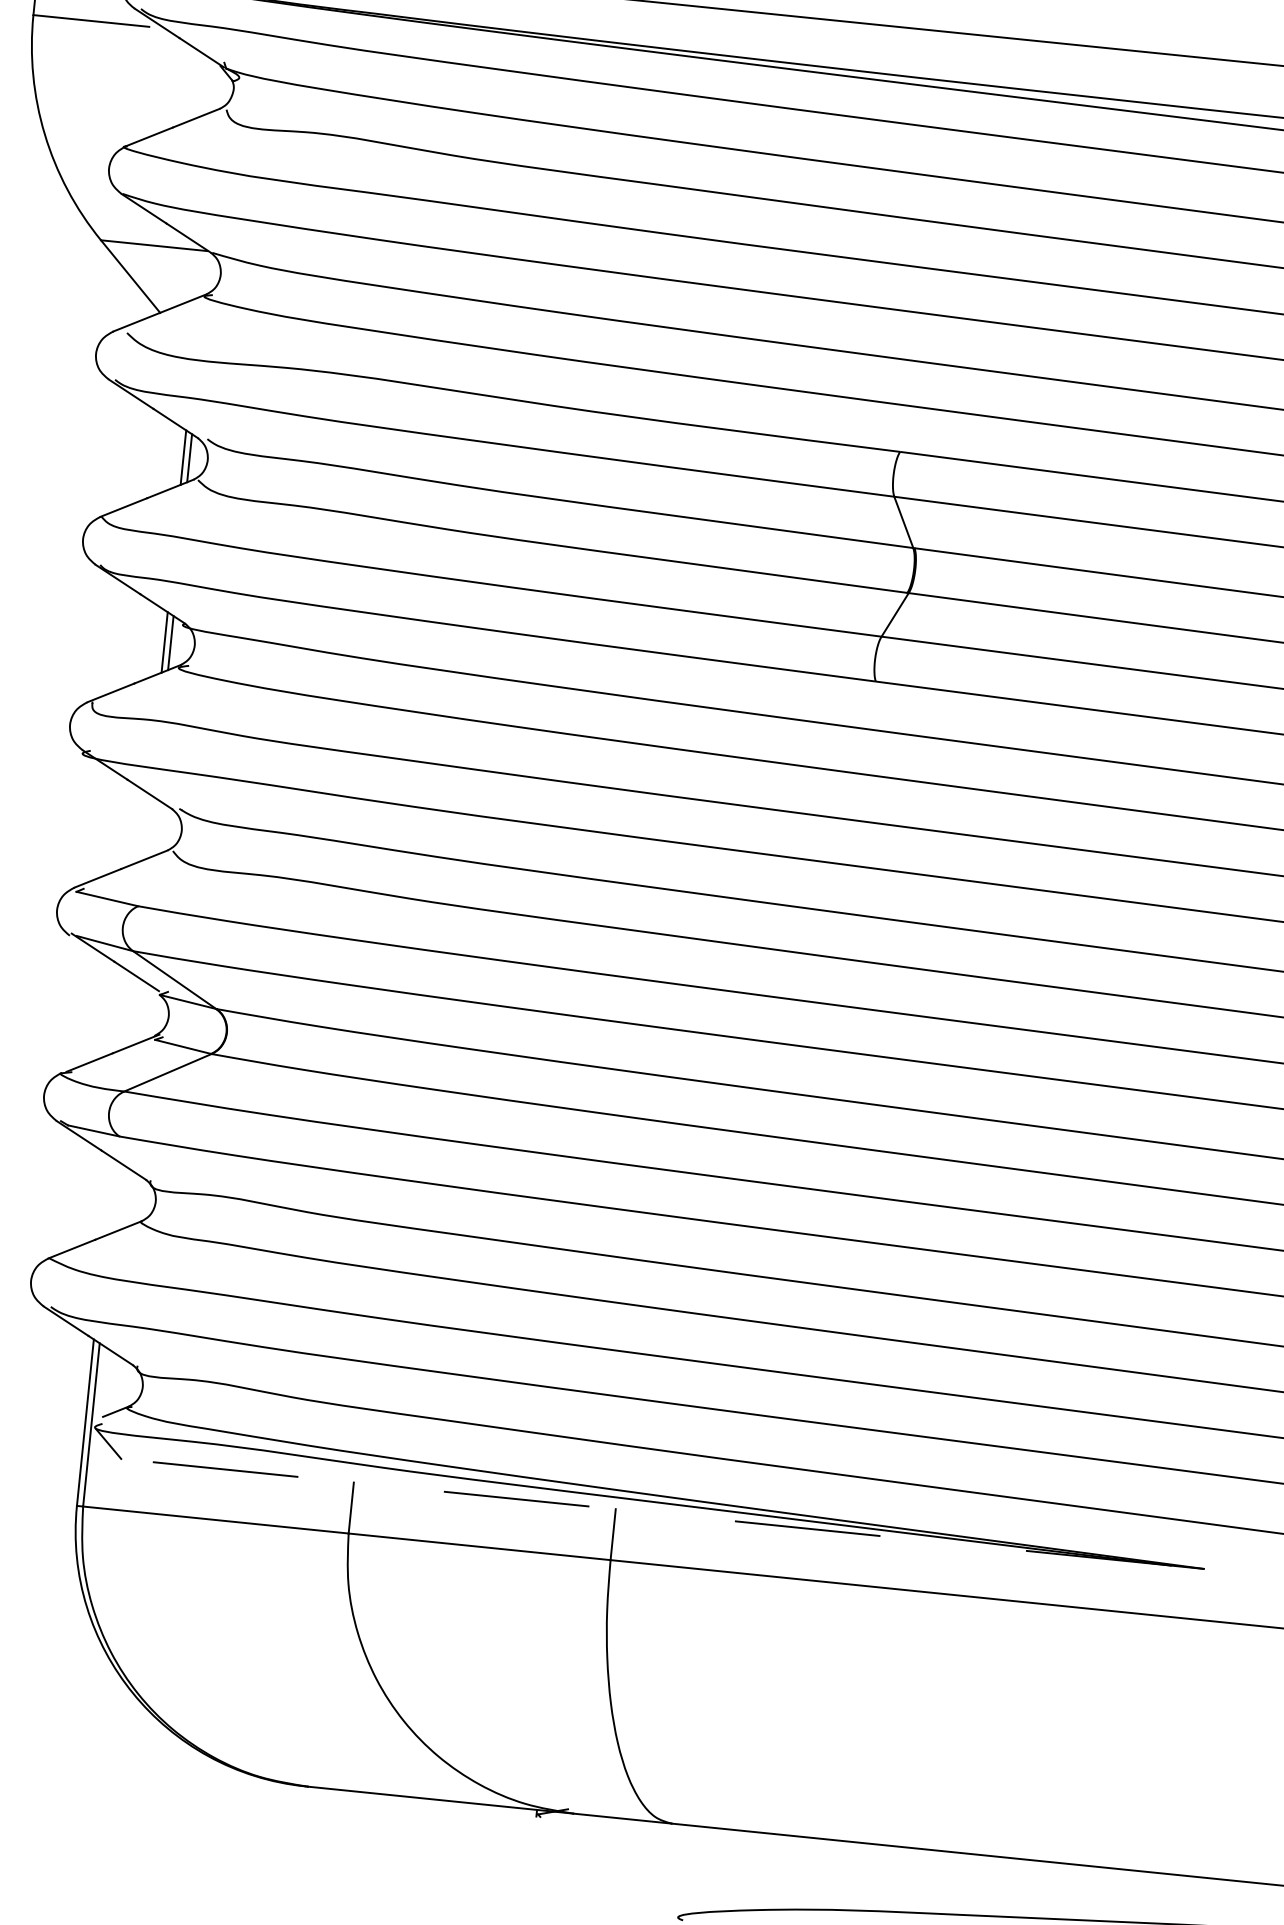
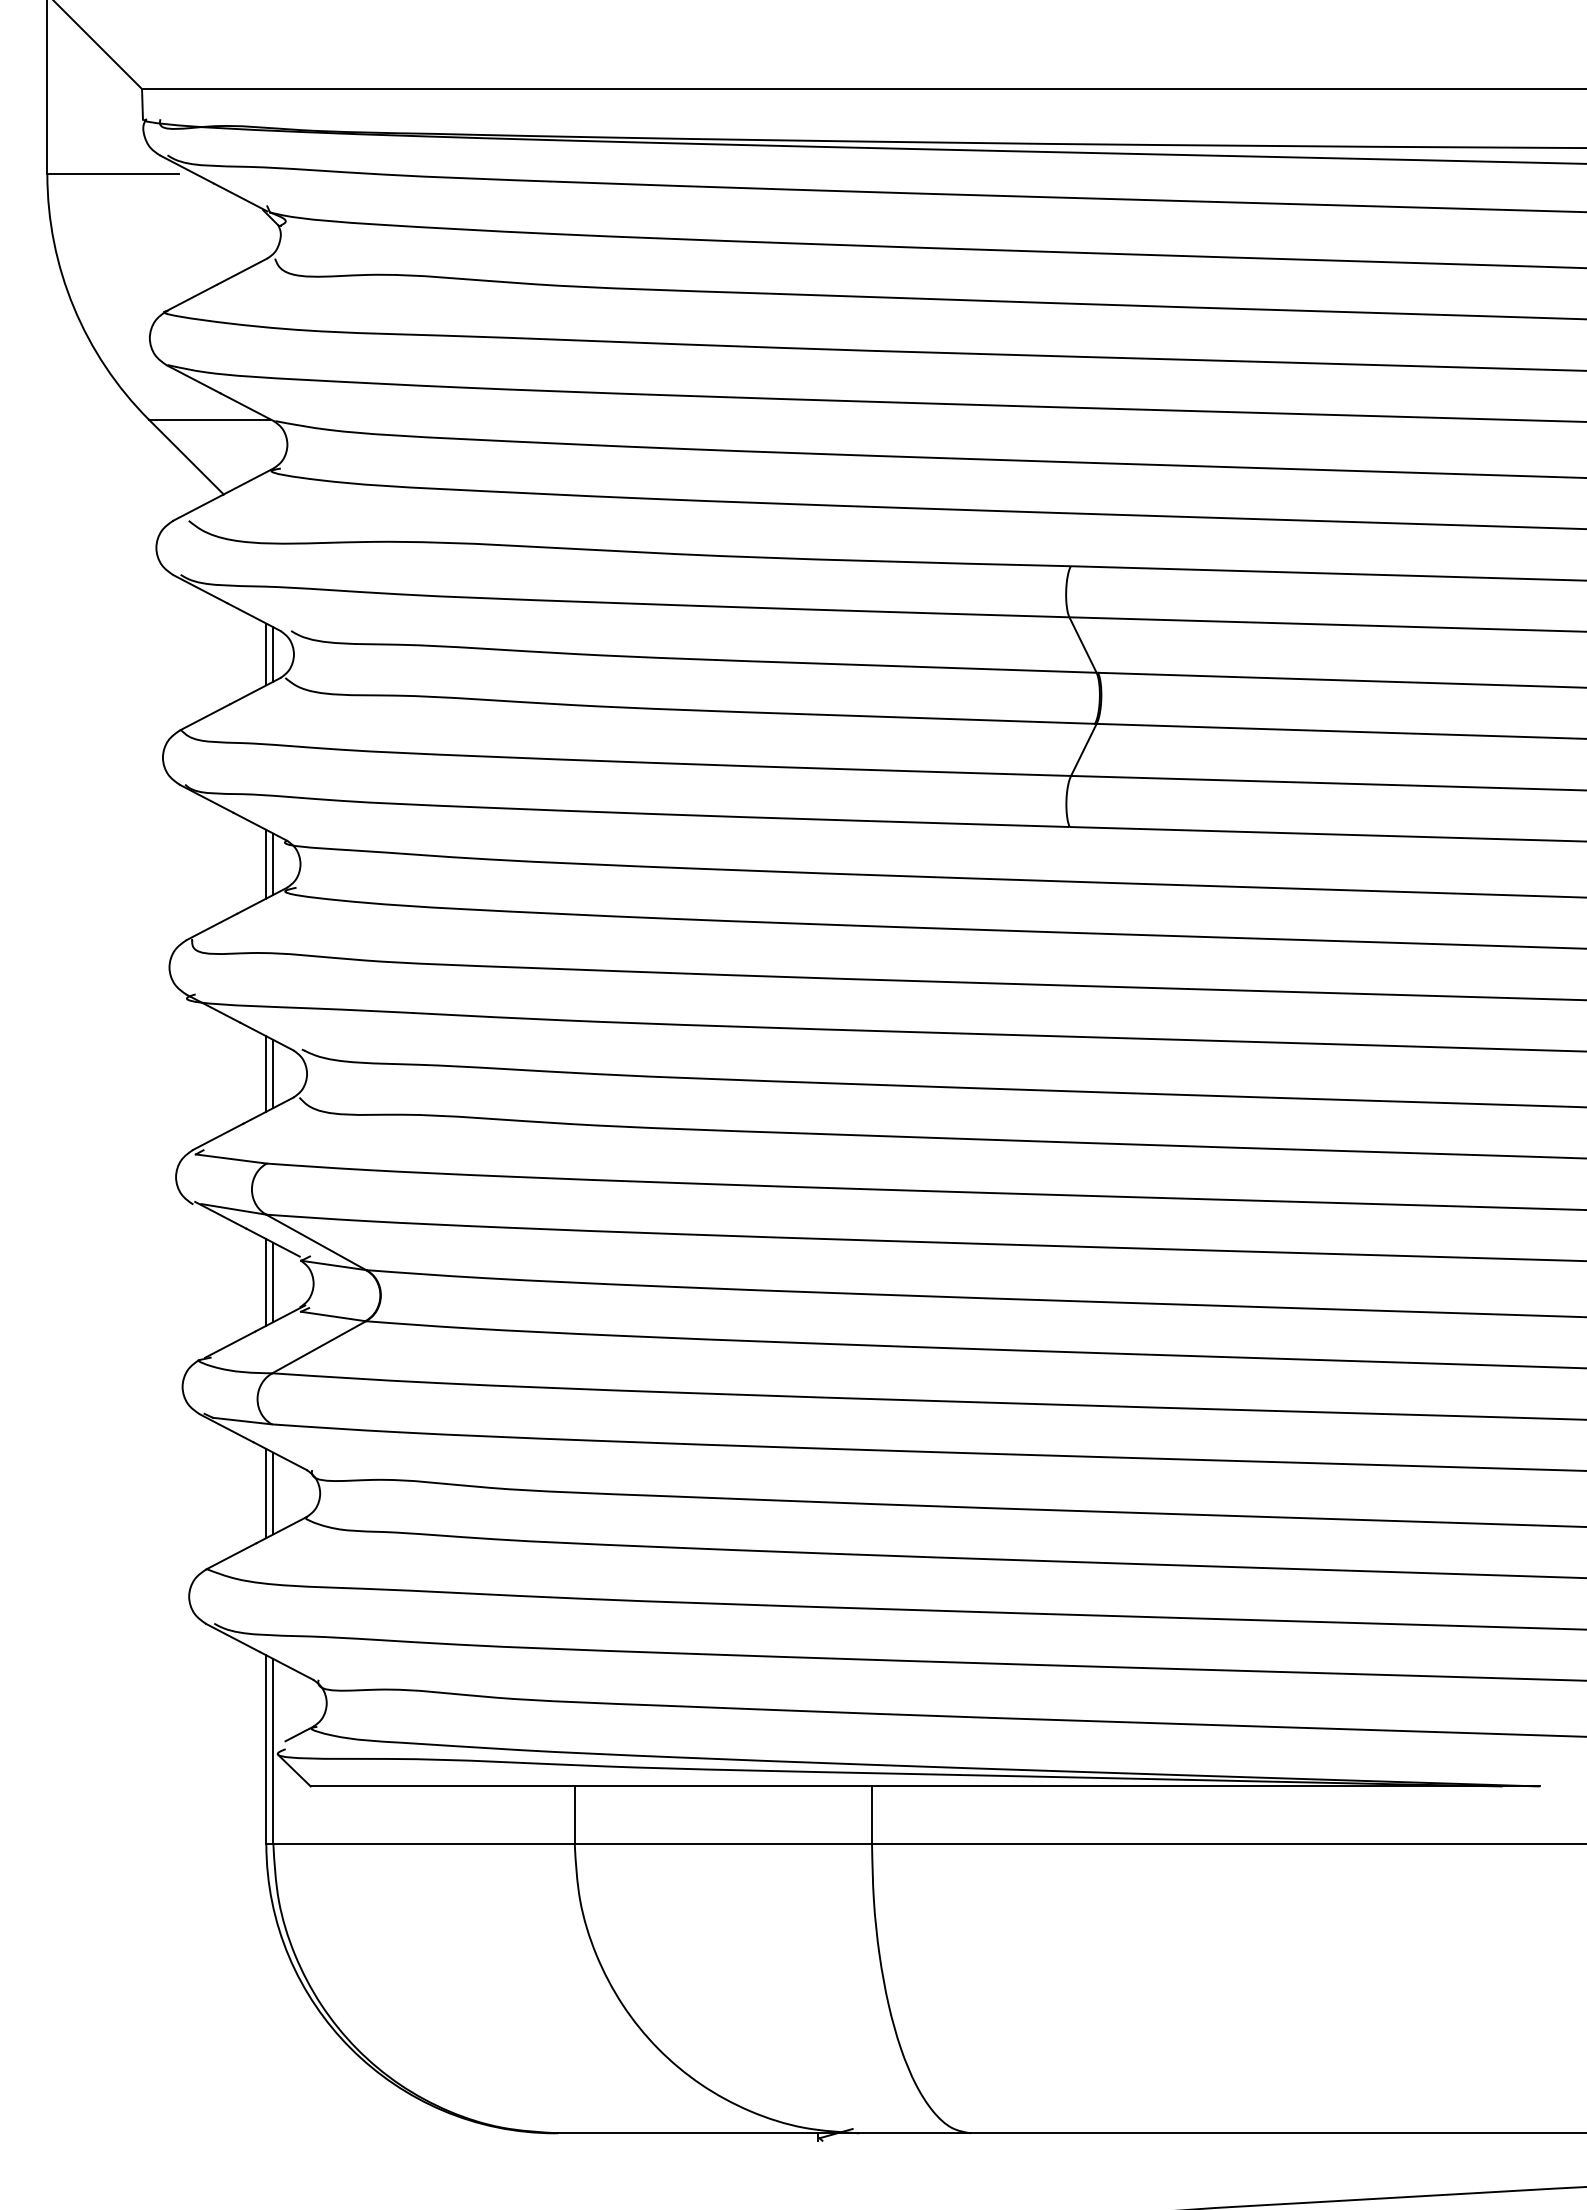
line: (146, 826) -> (266, 1073), added
line: (152, 827) -> (273, 1073), added
line: (127, 1010) -> (266, 1282), added
line: (133, 1011) -> (273, 1282), added
line: (108, 1196) -> (266, 1493), added
line: (114, 1197) -> (273, 1493), added
line: (646, 1512) -> (906, 1786), dashed -> solid

